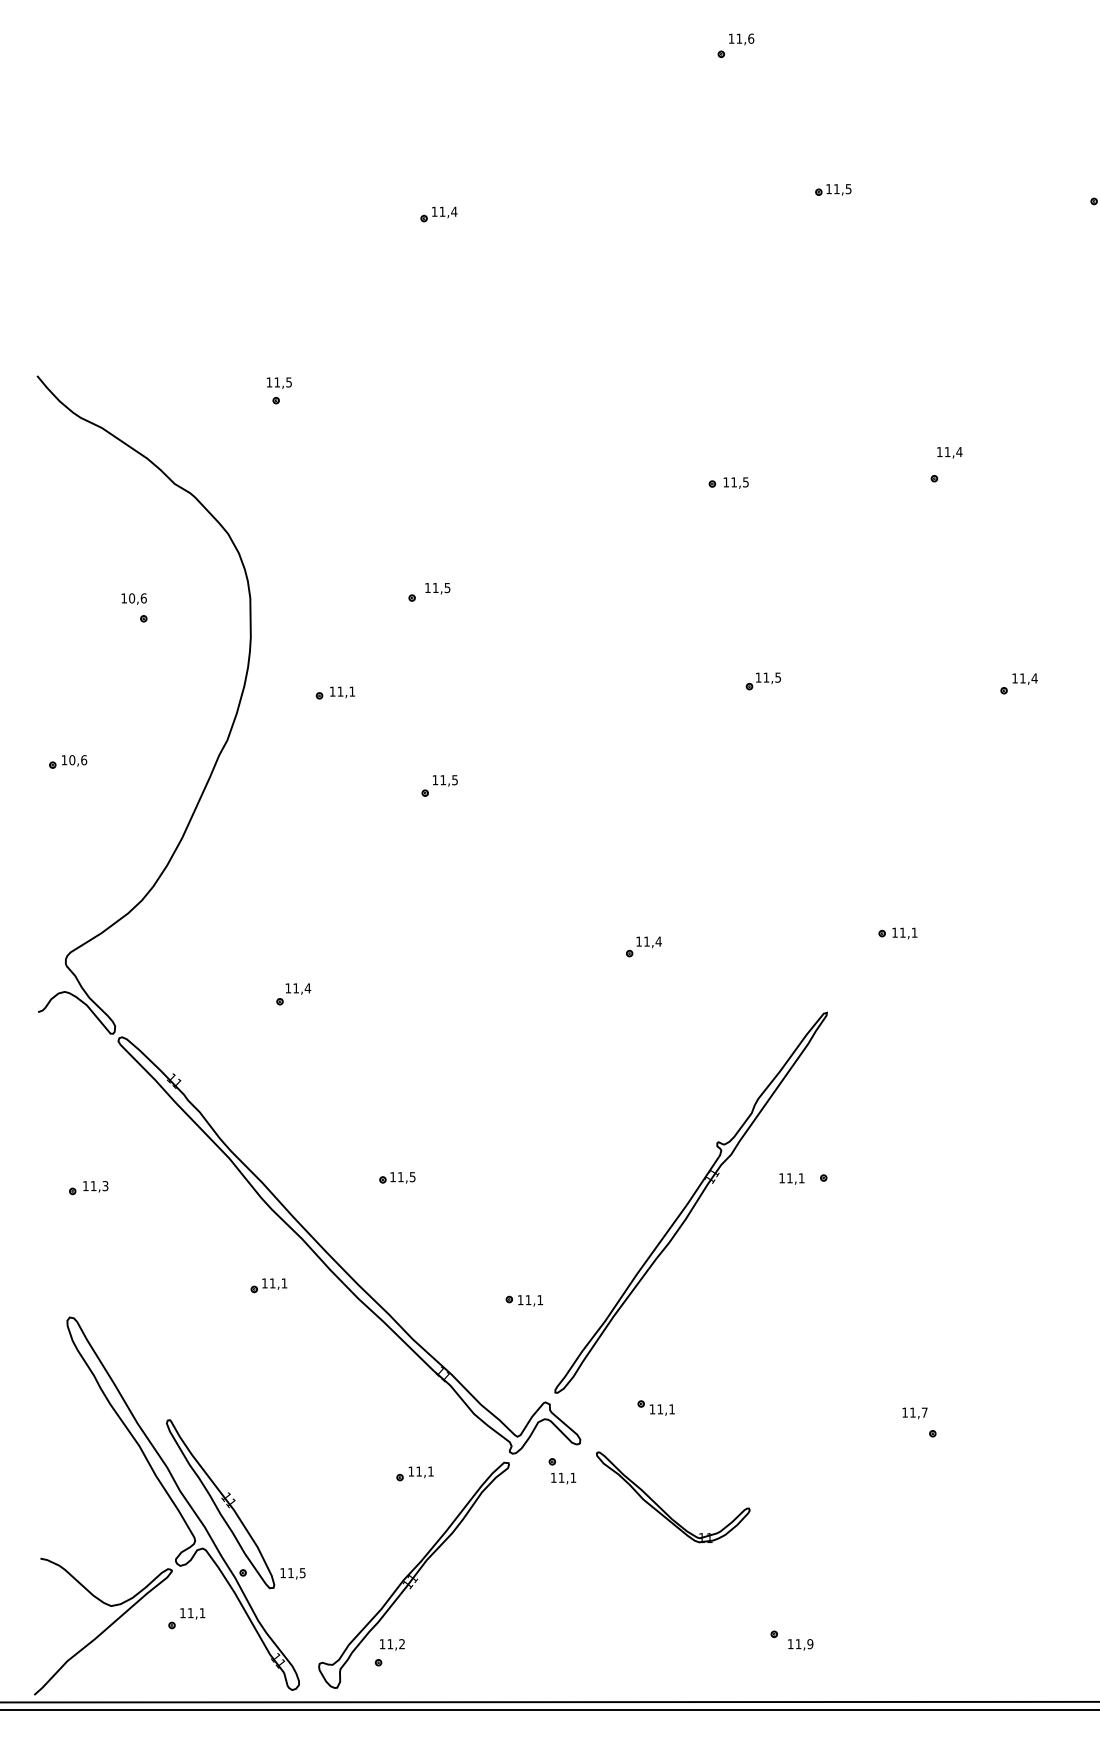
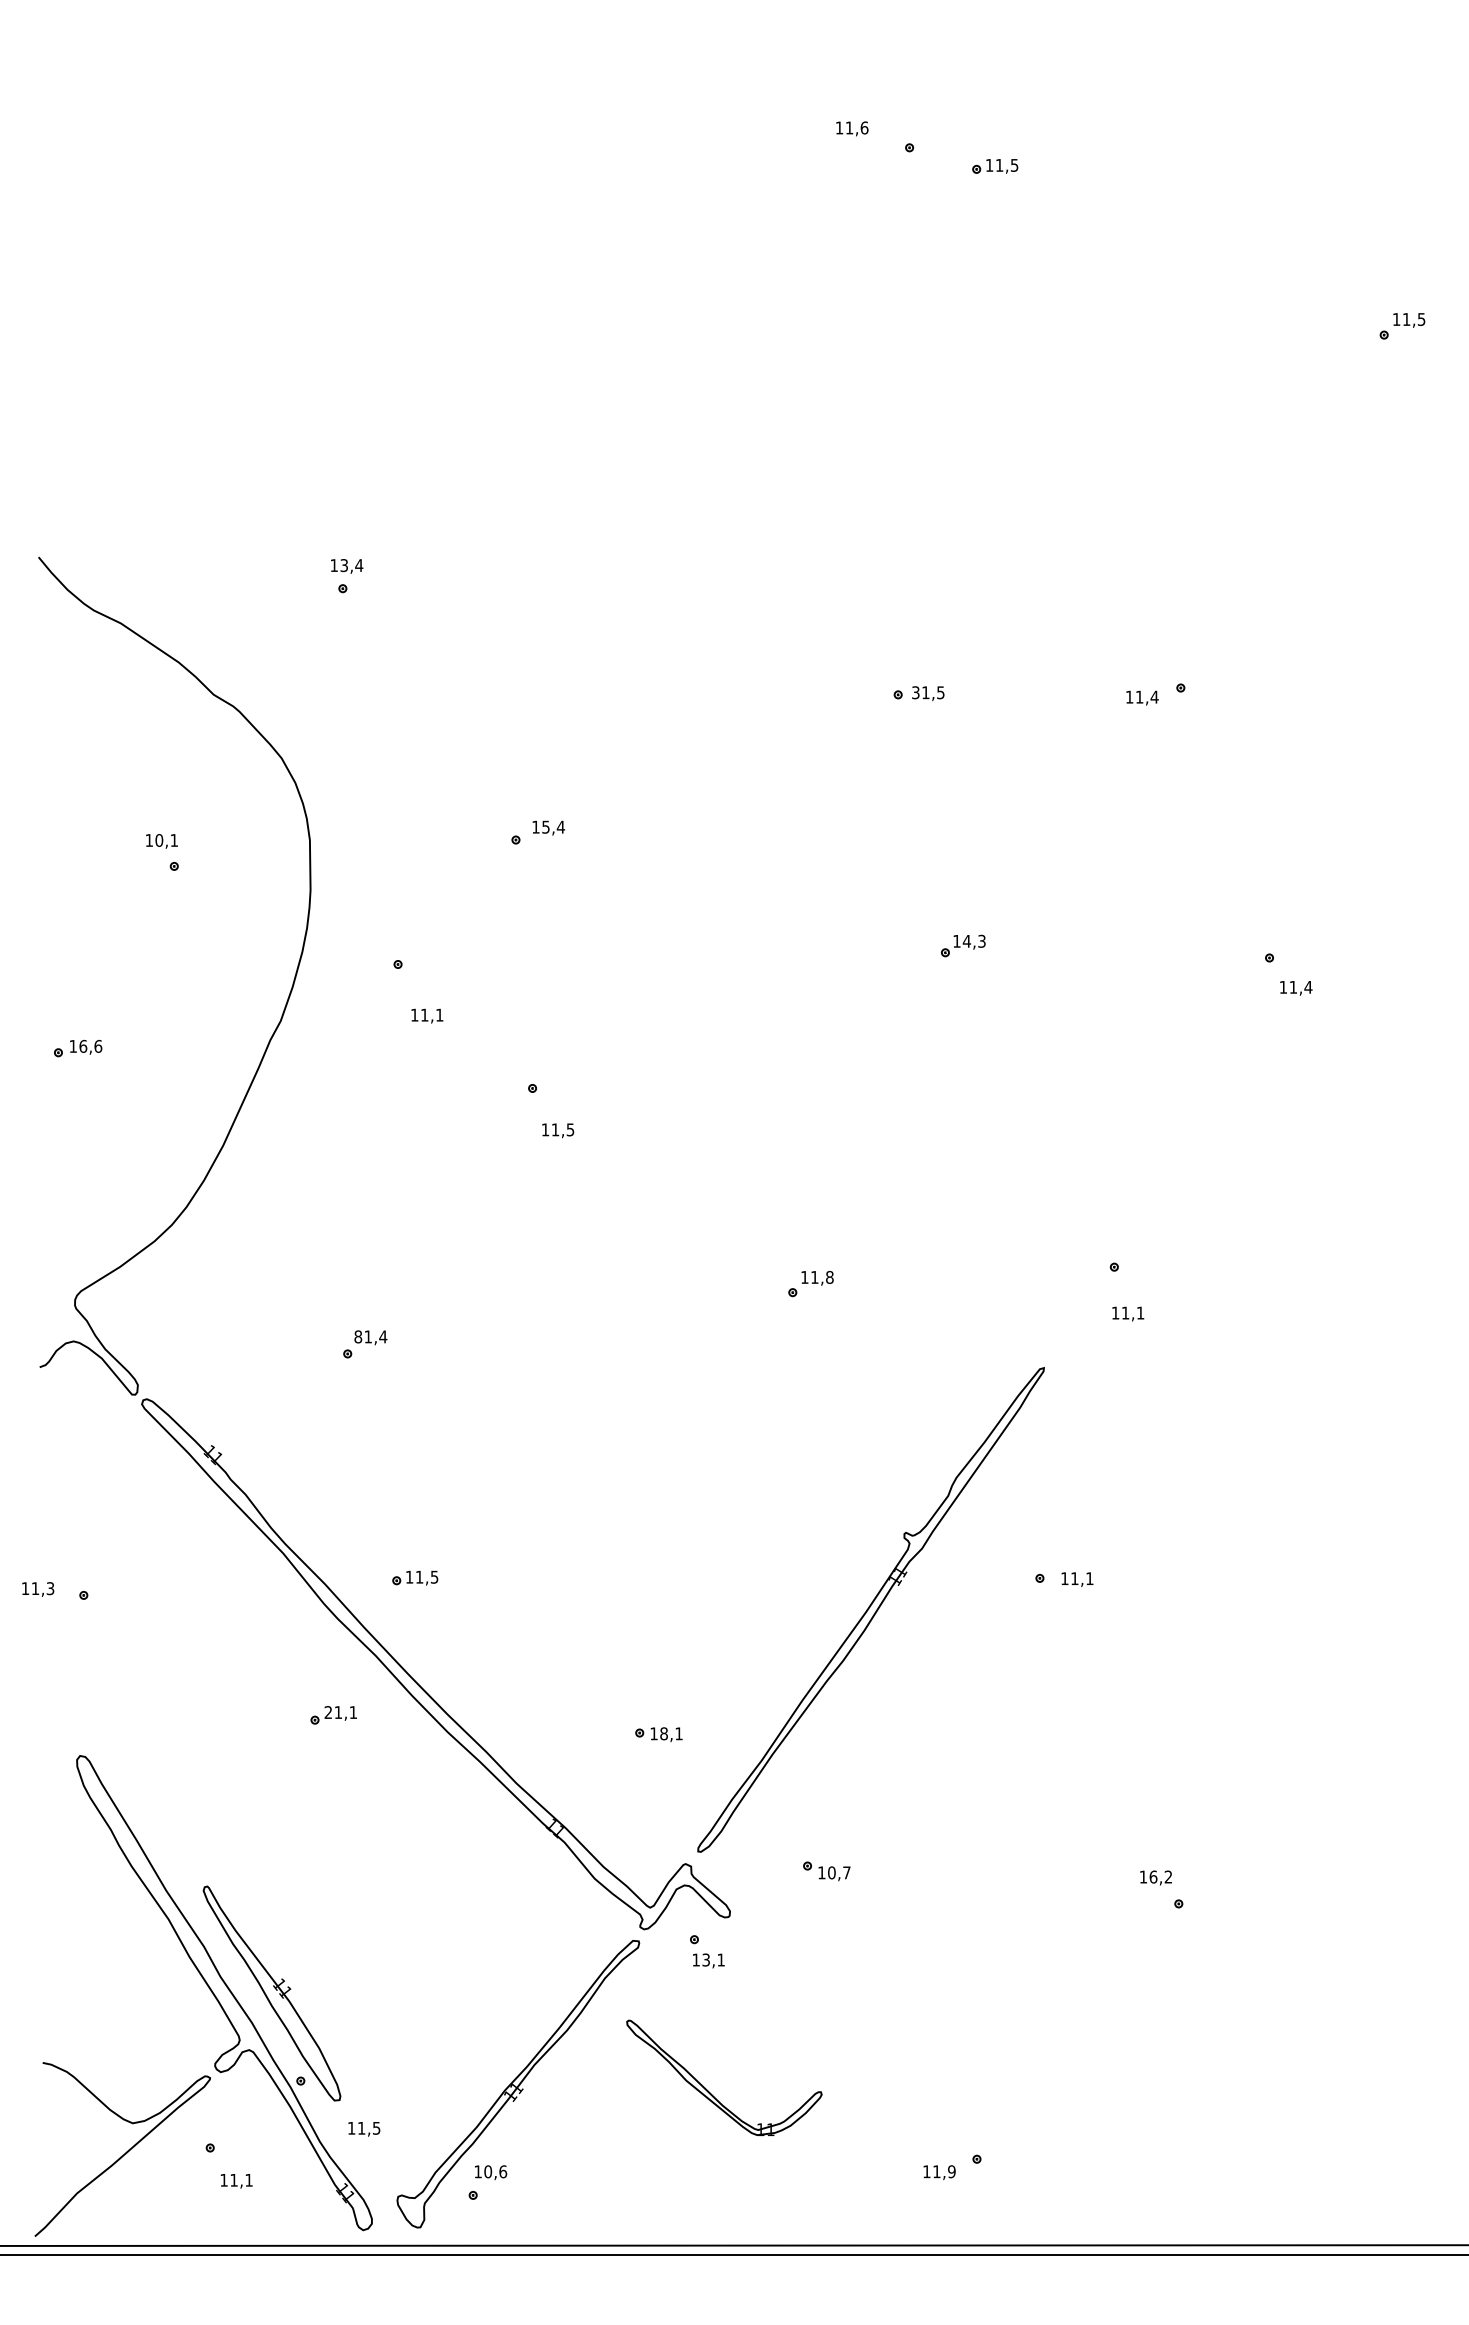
text: (741, 39) -> (852, 128), moved
part: (833, 189) -> (995, 166), moved
part: (438, 214) -> (549, 351), removed
text: (282, 382) -> (351, 565), 11,5 -> 13,4
text: (949, 452) -> (1142, 697), moved
text: (726, 482) -> (915, 692), 11,5 -> 31,5
text: (441, 587) -> (553, 826), 11,5 -> 15,4
text: (143, 597) -> (174, 839), 10,6 -> 10,1
text: (771, 676) -> (973, 940), 11,5 -> 14,3
text: (1025, 679) -> (1296, 988), moved
text: (342, 691) -> (427, 1015), moved
text: (72, 759) -> (83, 1045), 10,6 -> 16,6
text: (445, 780) -> (558, 1130), moved
text: (905, 933) -> (1128, 1313), moved
text: (658, 940) -> (829, 1276), 11,4 -> 11,8
text: (288, 988) -> (358, 1336), 11,4 -> 81,4
part: (397, 1177) -> (415, 1577), moved
text: (791, 1178) -> (1077, 1579), moved
text: (96, 1186) -> (38, 1589), moved
text: (264, 1283) -> (327, 1712), 11,1 -> 21,1
text: (528, 1299) -> (663, 1733), 11,1 -> 18,1
text: (666, 1409) -> (839, 1872), 11,1 -> 10,7
text: (918, 1412) -> (1160, 1876), 11,7 -> 16,2
part: (414, 1473) -> (519, 1954), removed
text: (561, 1477) -> (705, 1959), 11,1 -> 13,1
part: (661, 1508) -> (709, 2091), moved
text: (293, 1574) -> (364, 2129), moved
text: (192, 1614) -> (236, 2181), moved
text: (396, 1643) -> (495, 2171), 11,2 -> 10,6
text: (800, 1644) -> (939, 2172), moved

